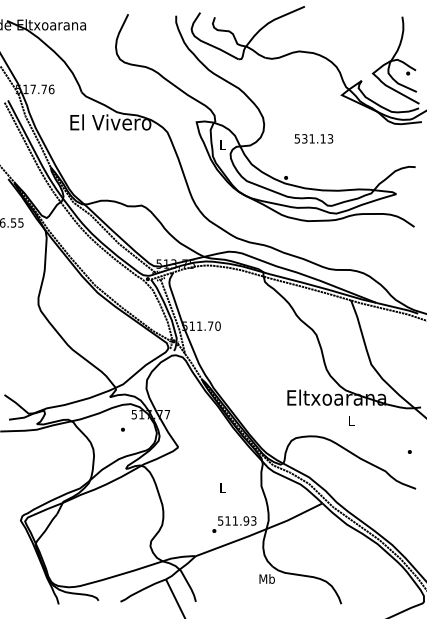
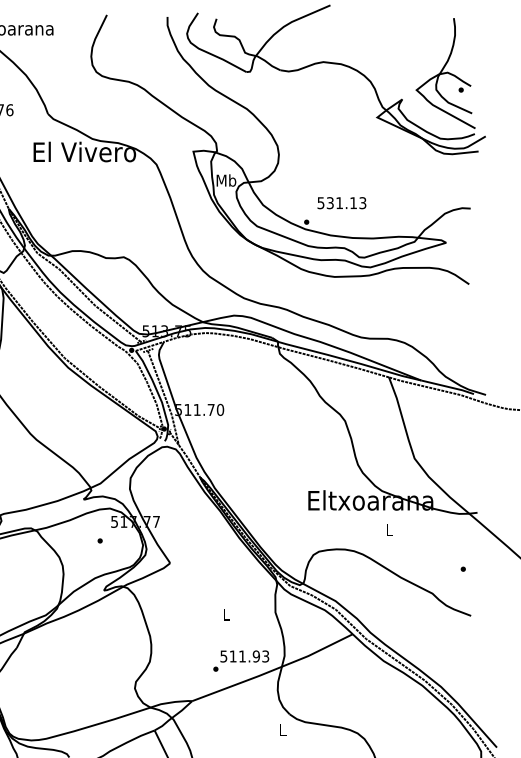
text: (313, 138) -> (341, 202), moved
text: (222, 144) -> (226, 179), L -> Mb
text: (266, 578) -> (281, 729), Mb -> L

